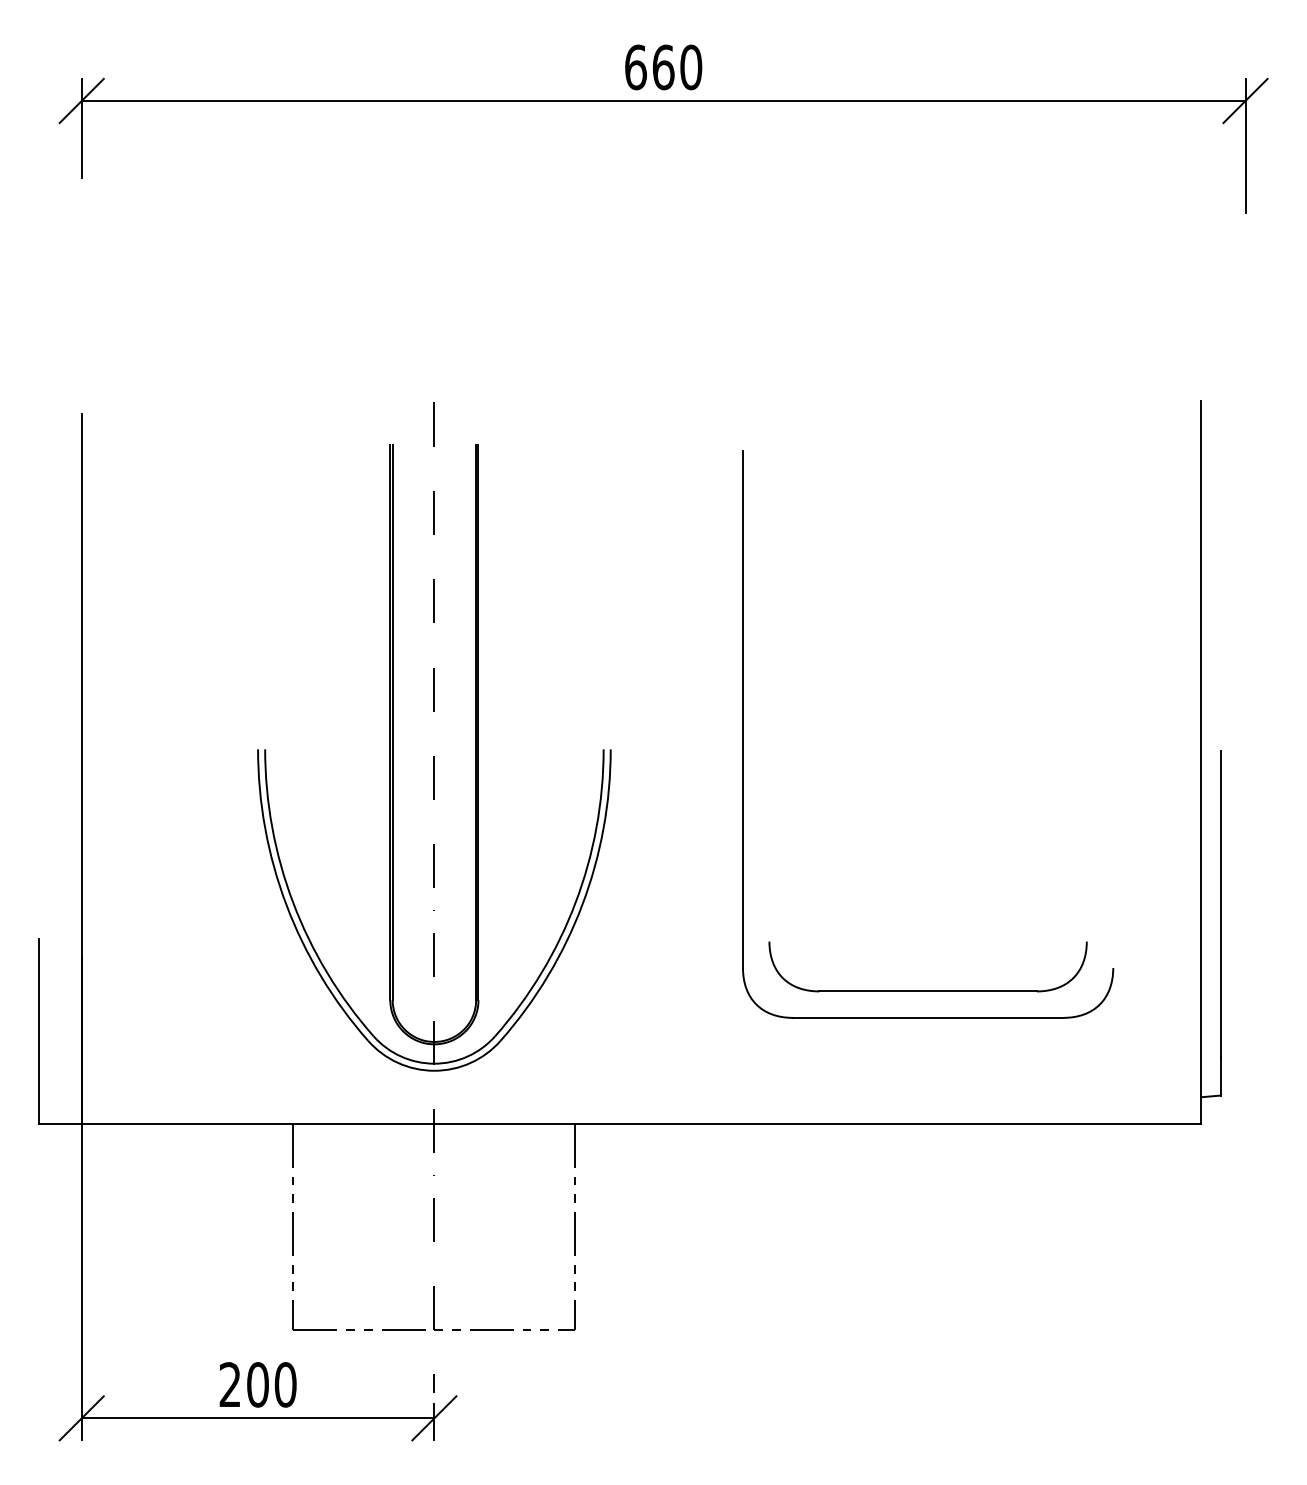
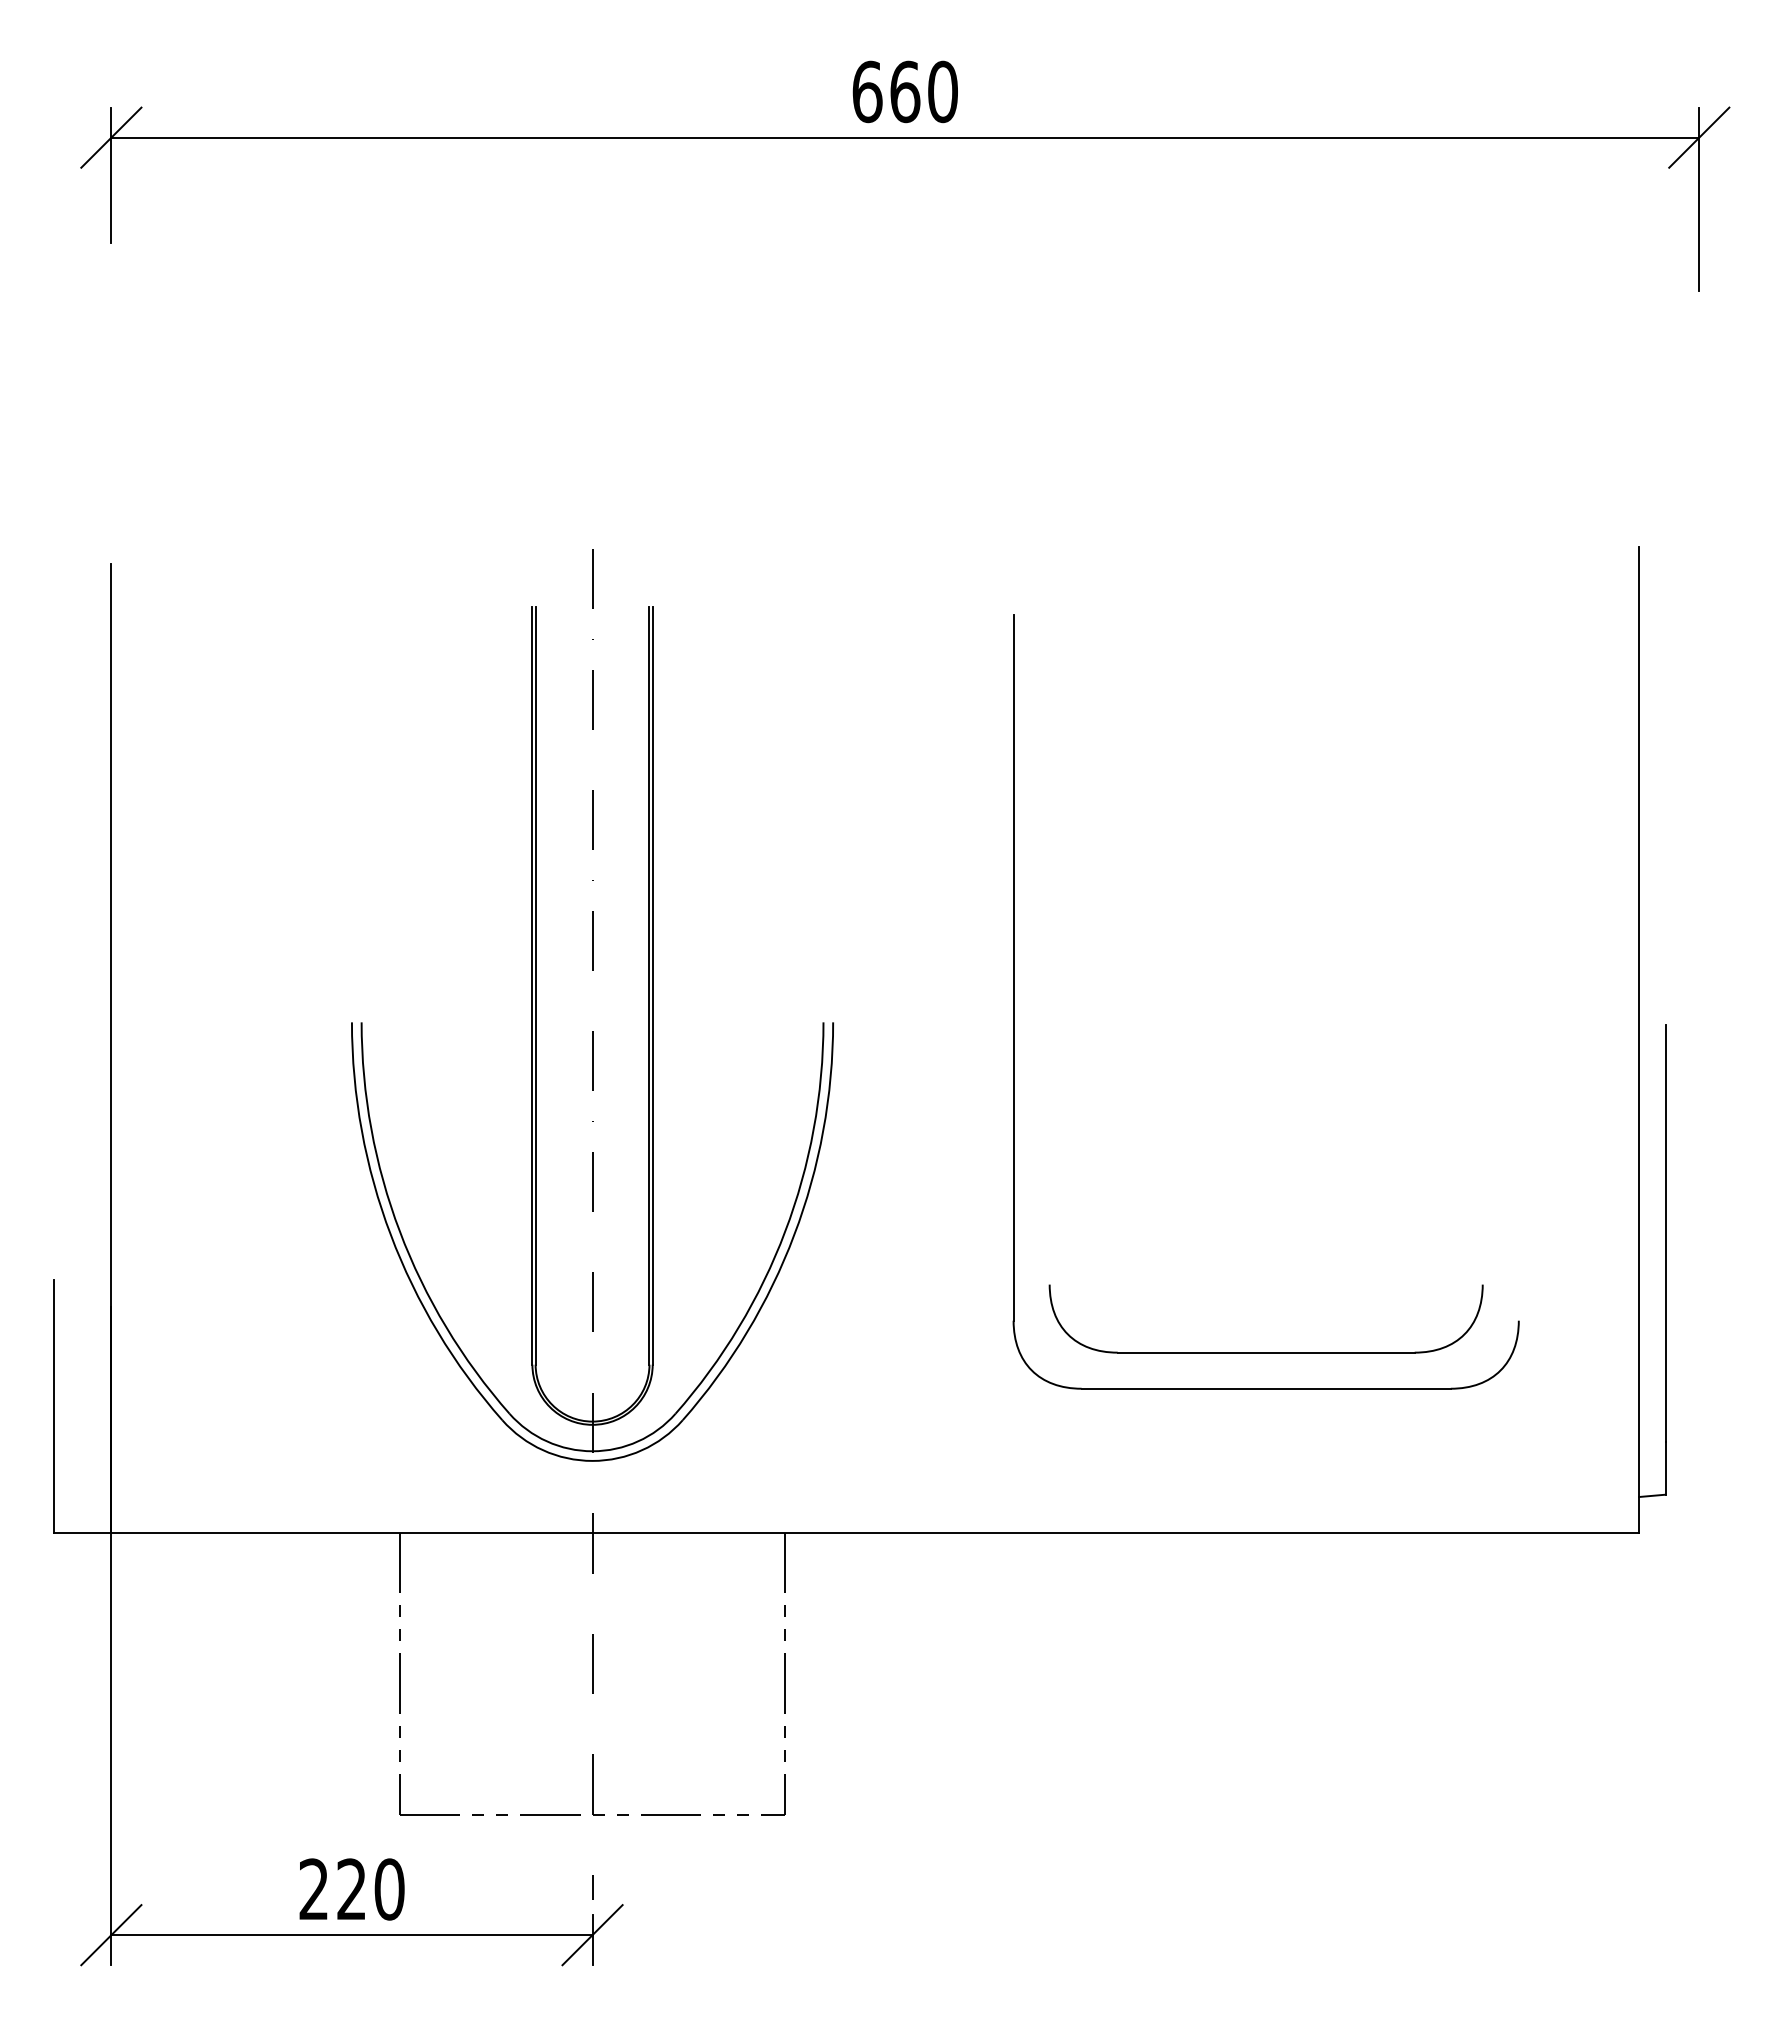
text: (257, 1384) -> (351, 1889), 200 -> 220

